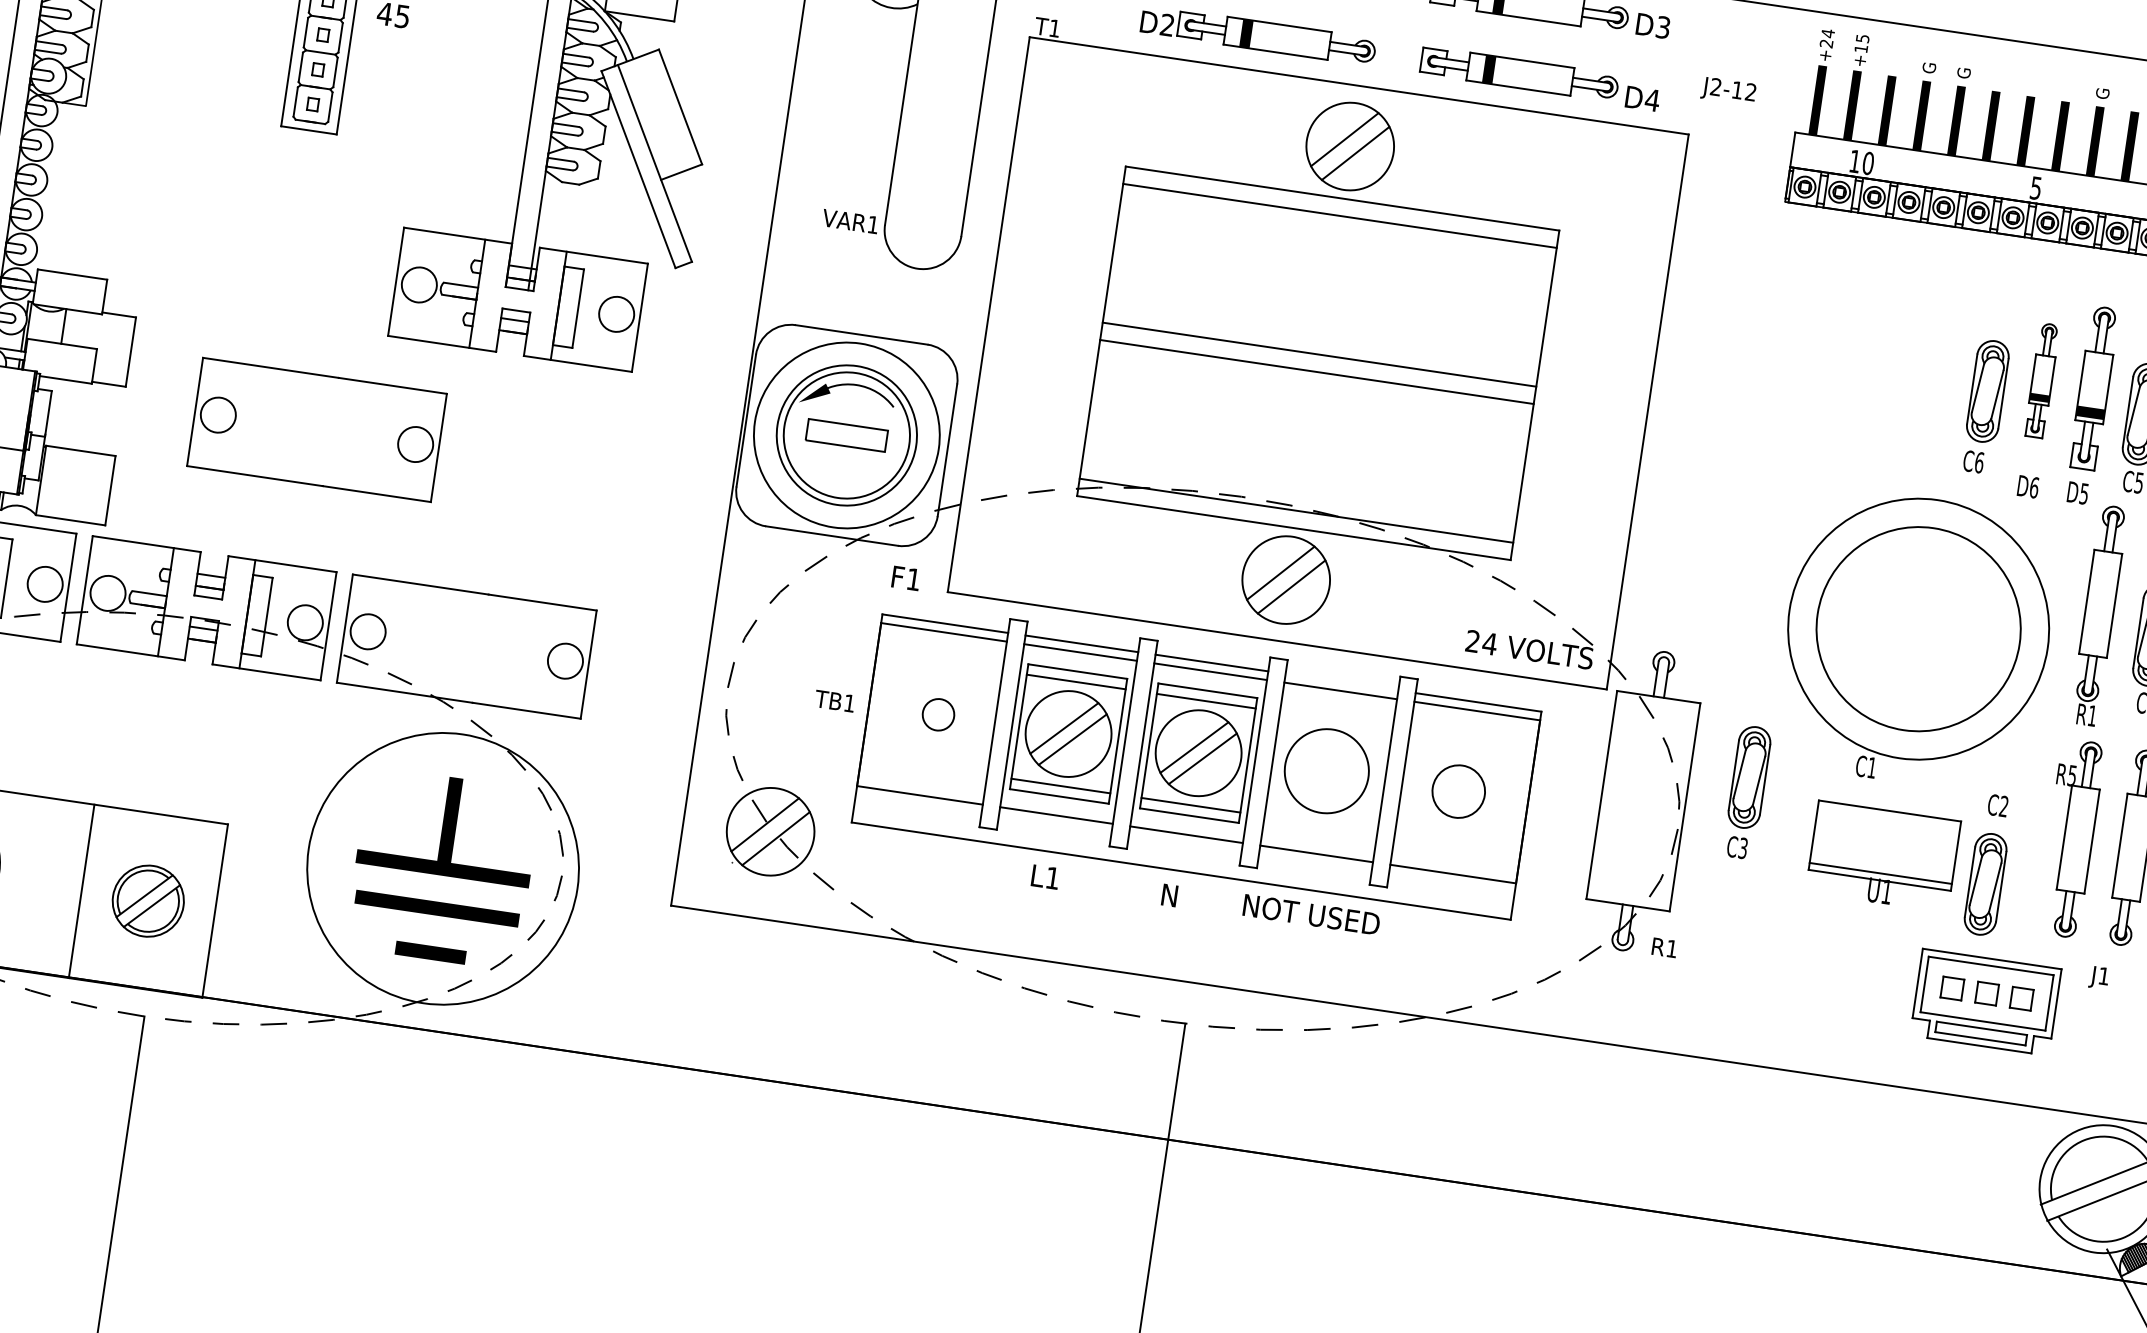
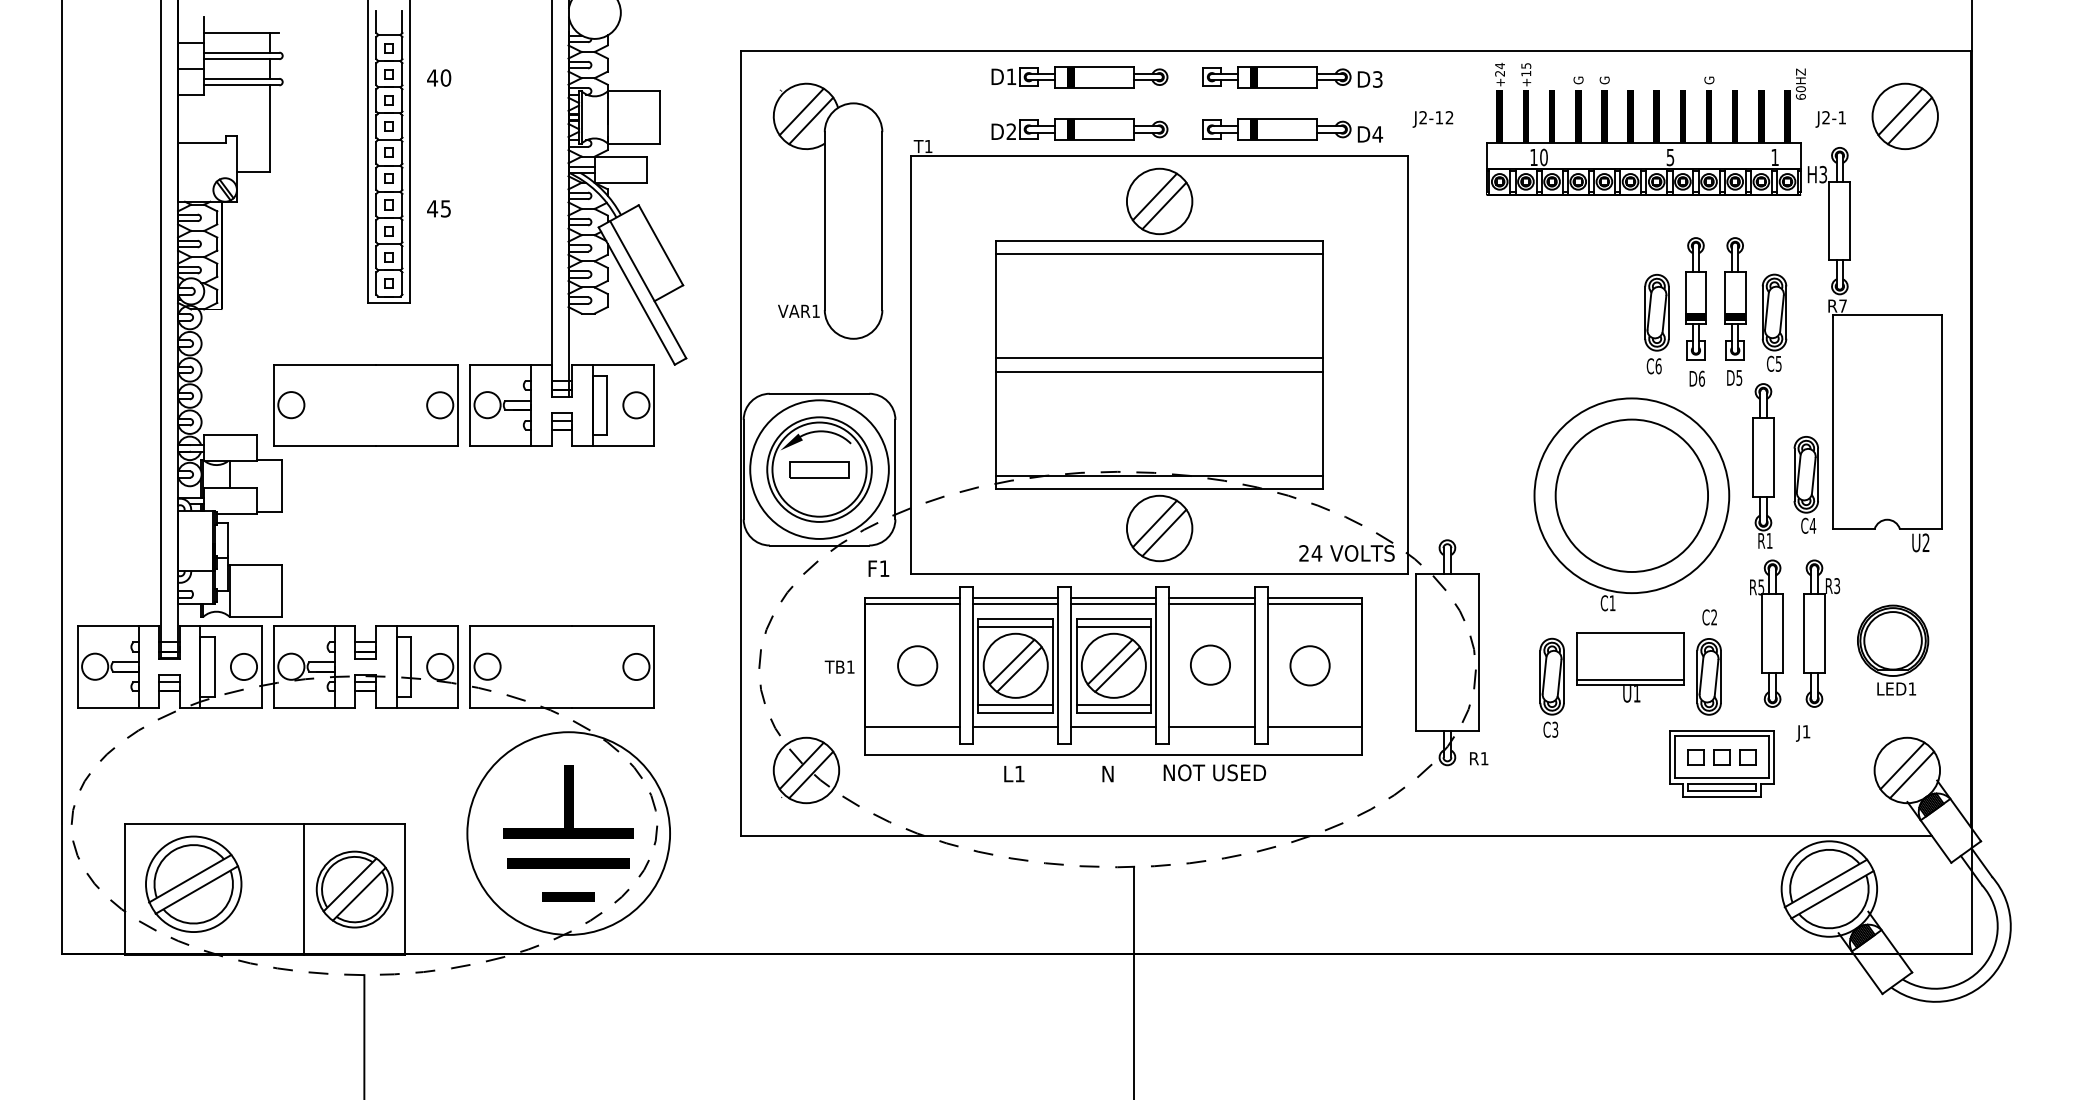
part: (2041, 380) -> (1695, 298), size x1.43
part: (316, 430) -> (365, 405), moved
line: (1341, 681) -> (1211, 597), added
circle: (938, 714) -> (917, 665), size x1.67
circle: (1327, 770) -> (1210, 664), size x0.62
part: (1746, 791) -> (1551, 687), moved
part: (148, 901) -> (354, 889), size x1.43

